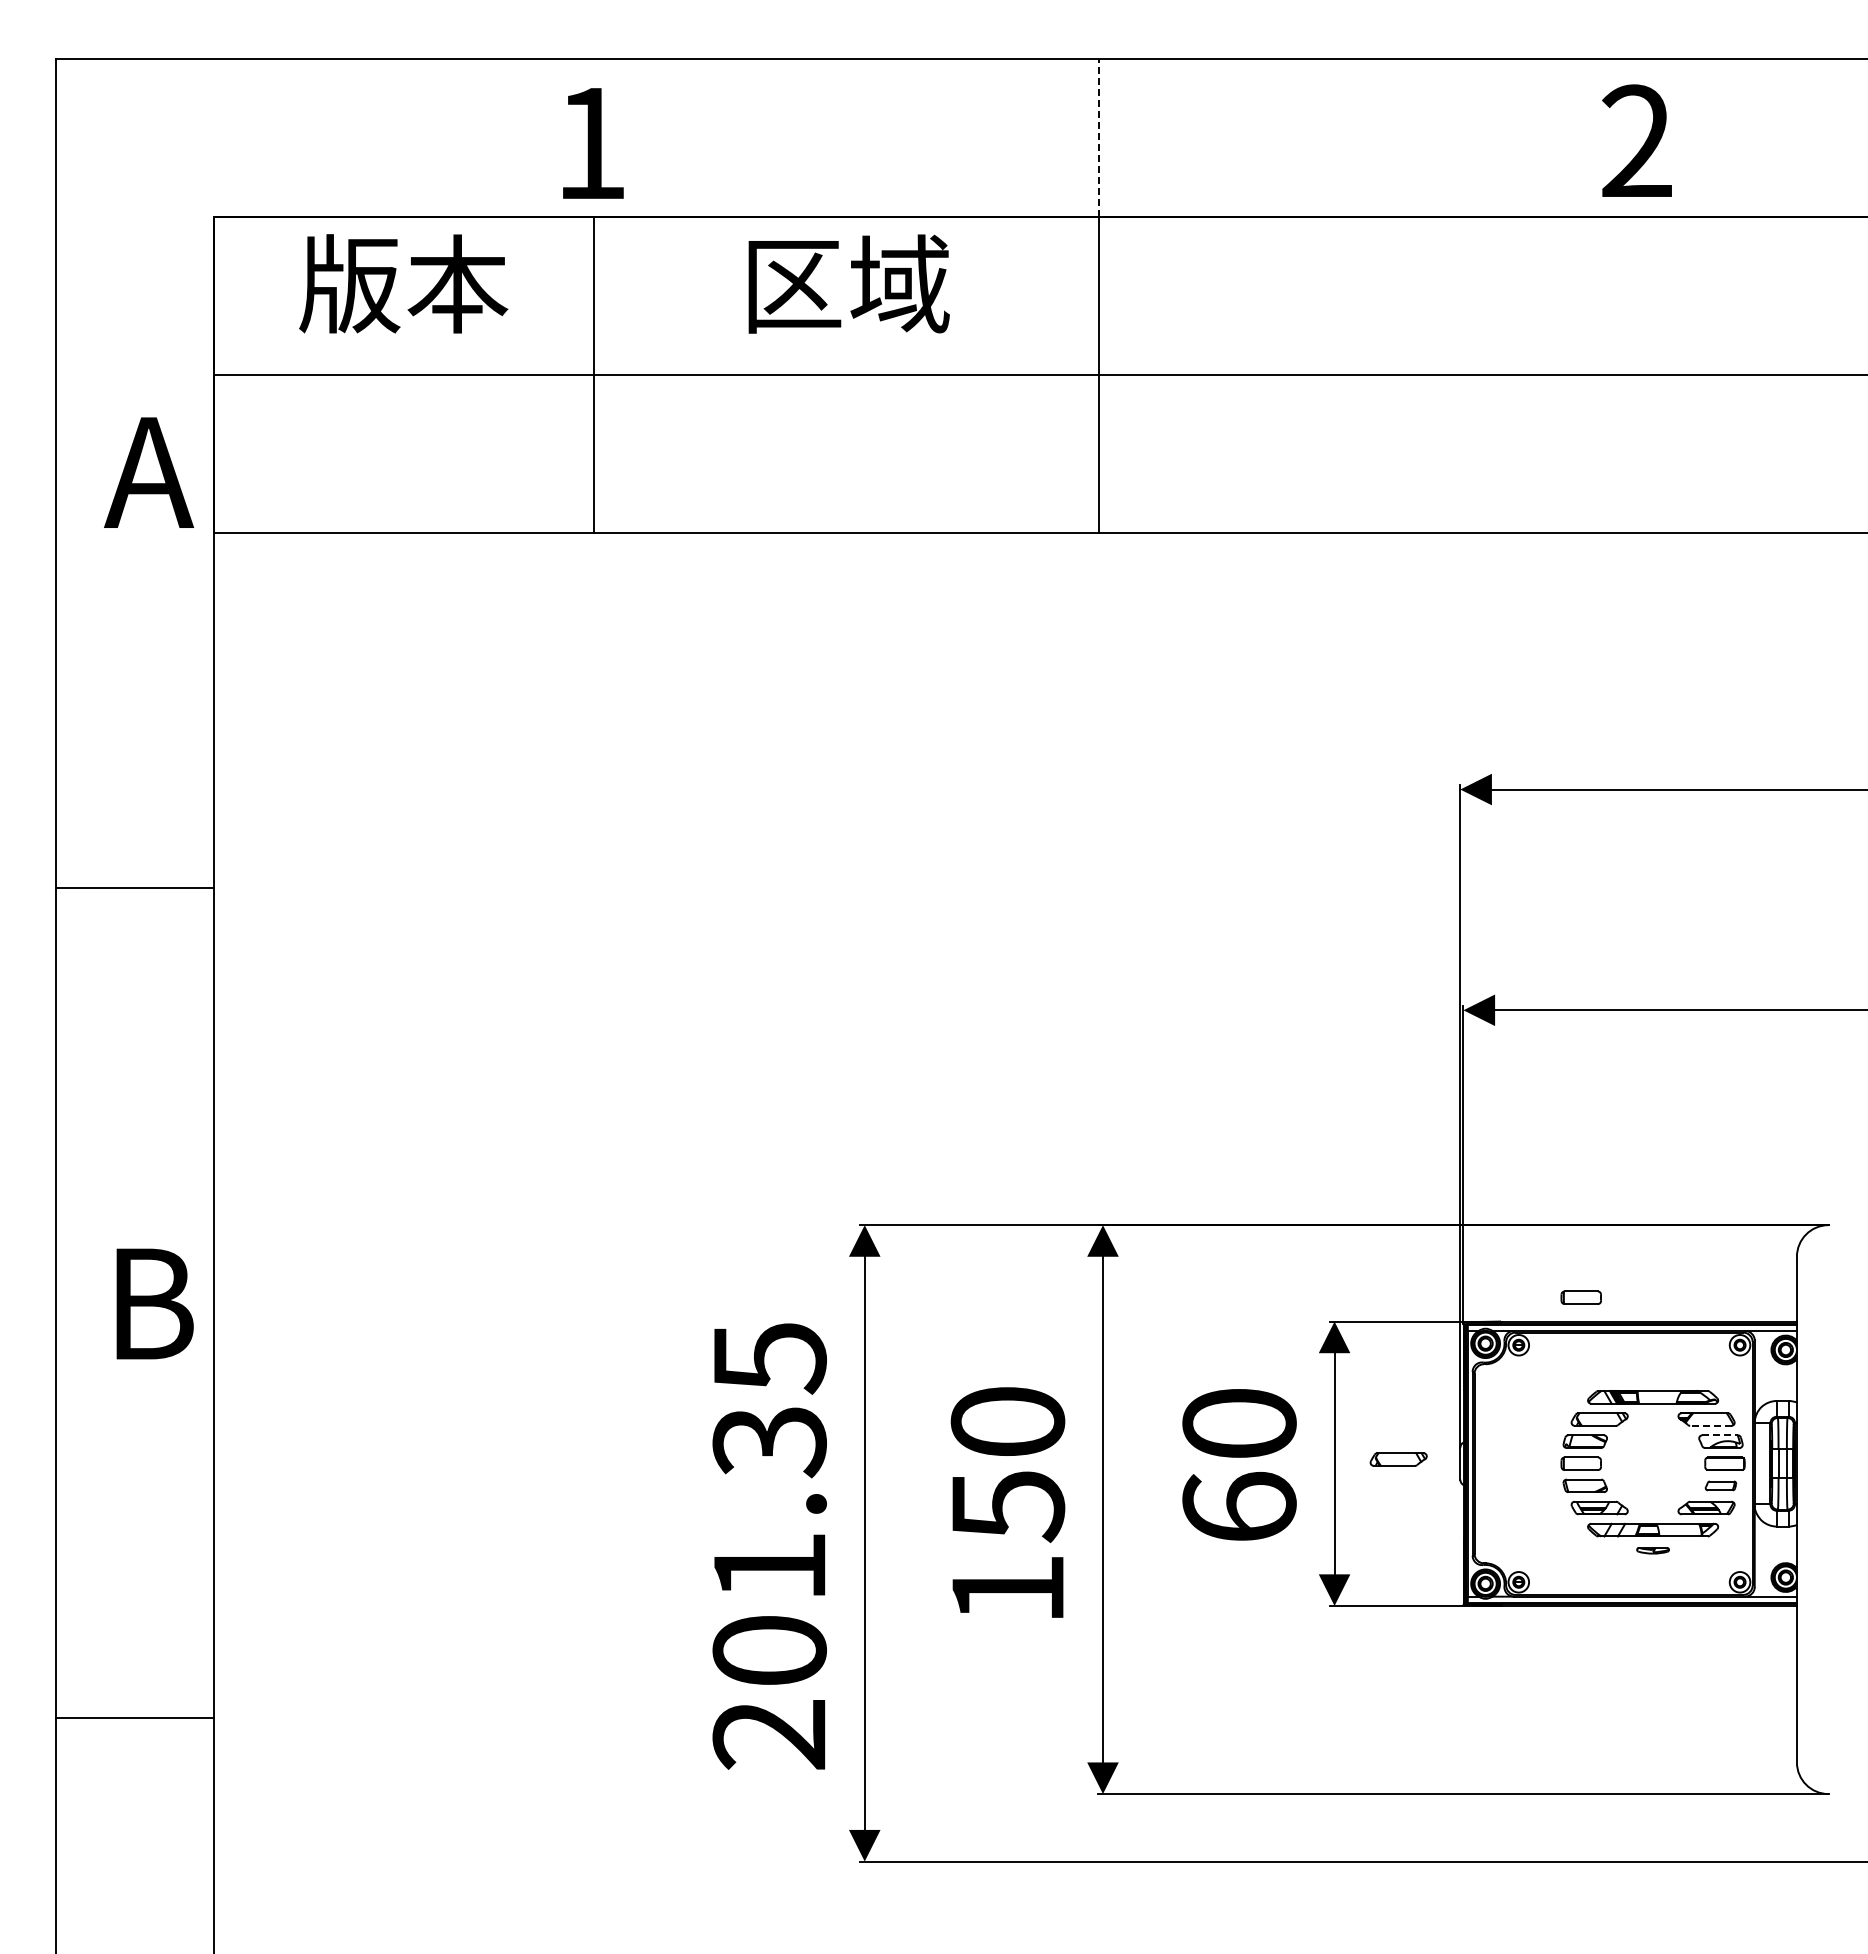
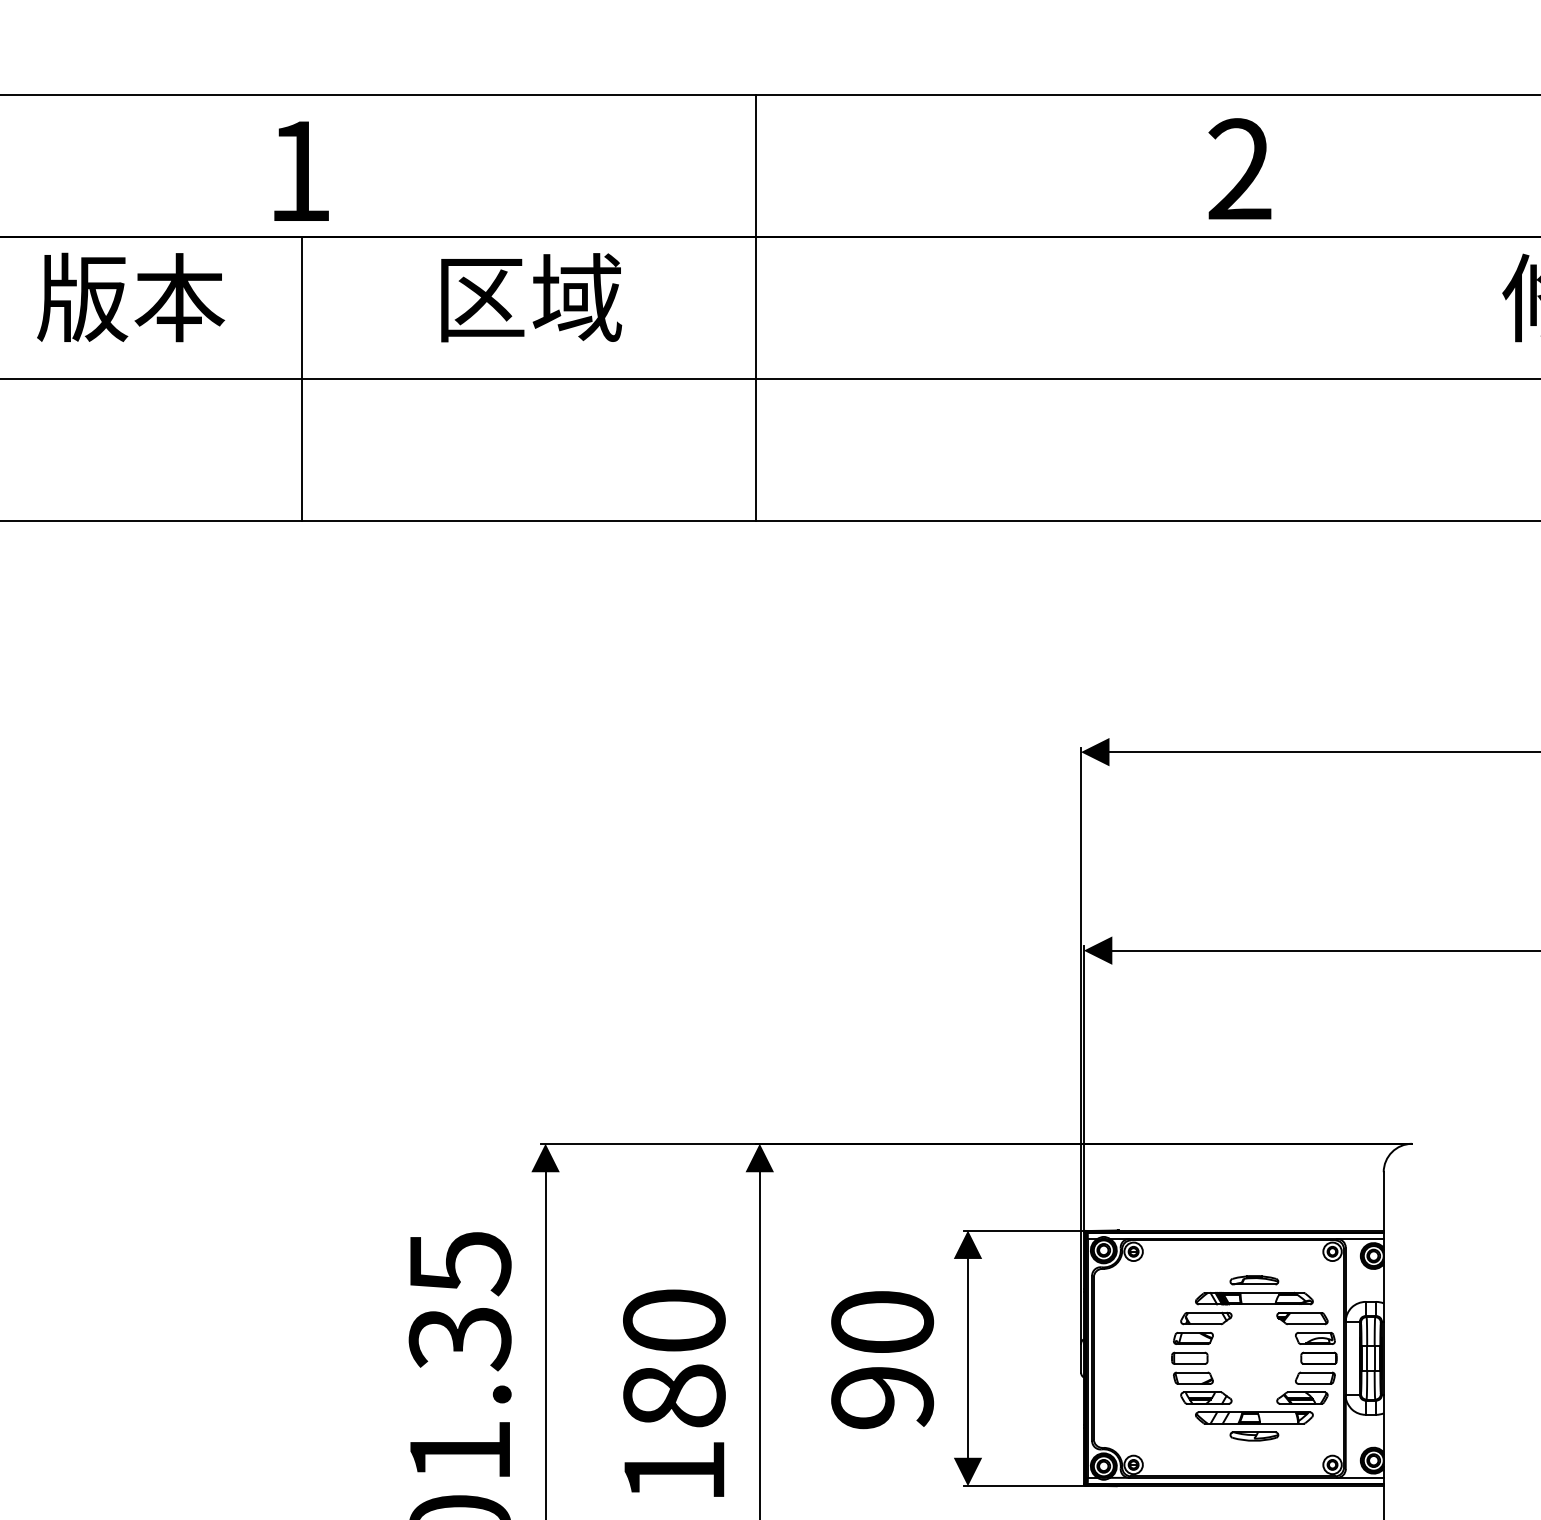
line: (1099, 137) -> (756, 165), dashed -> solid
part: (1580, 1297) -> (1189, 1208), removed
part: (1652, 1376) -> (1253, 1279), added
line: (1710, 1425) -> (1305, 1323), dashed -> solid
line: (1720, 1435) -> (1314, 1332), dashed -> solid
part: (1398, 1459) -> (1025, 1354), removed
part: (1720, 1485) -> (1314, 1377), size x1.43
text: (1008, 1506) -> (674, 1396), 150 -> 180
text: (1239, 1506) -> (882, 1396), 60 -> 90
part: (1652, 1550) -> (1253, 1436), size x1.67

